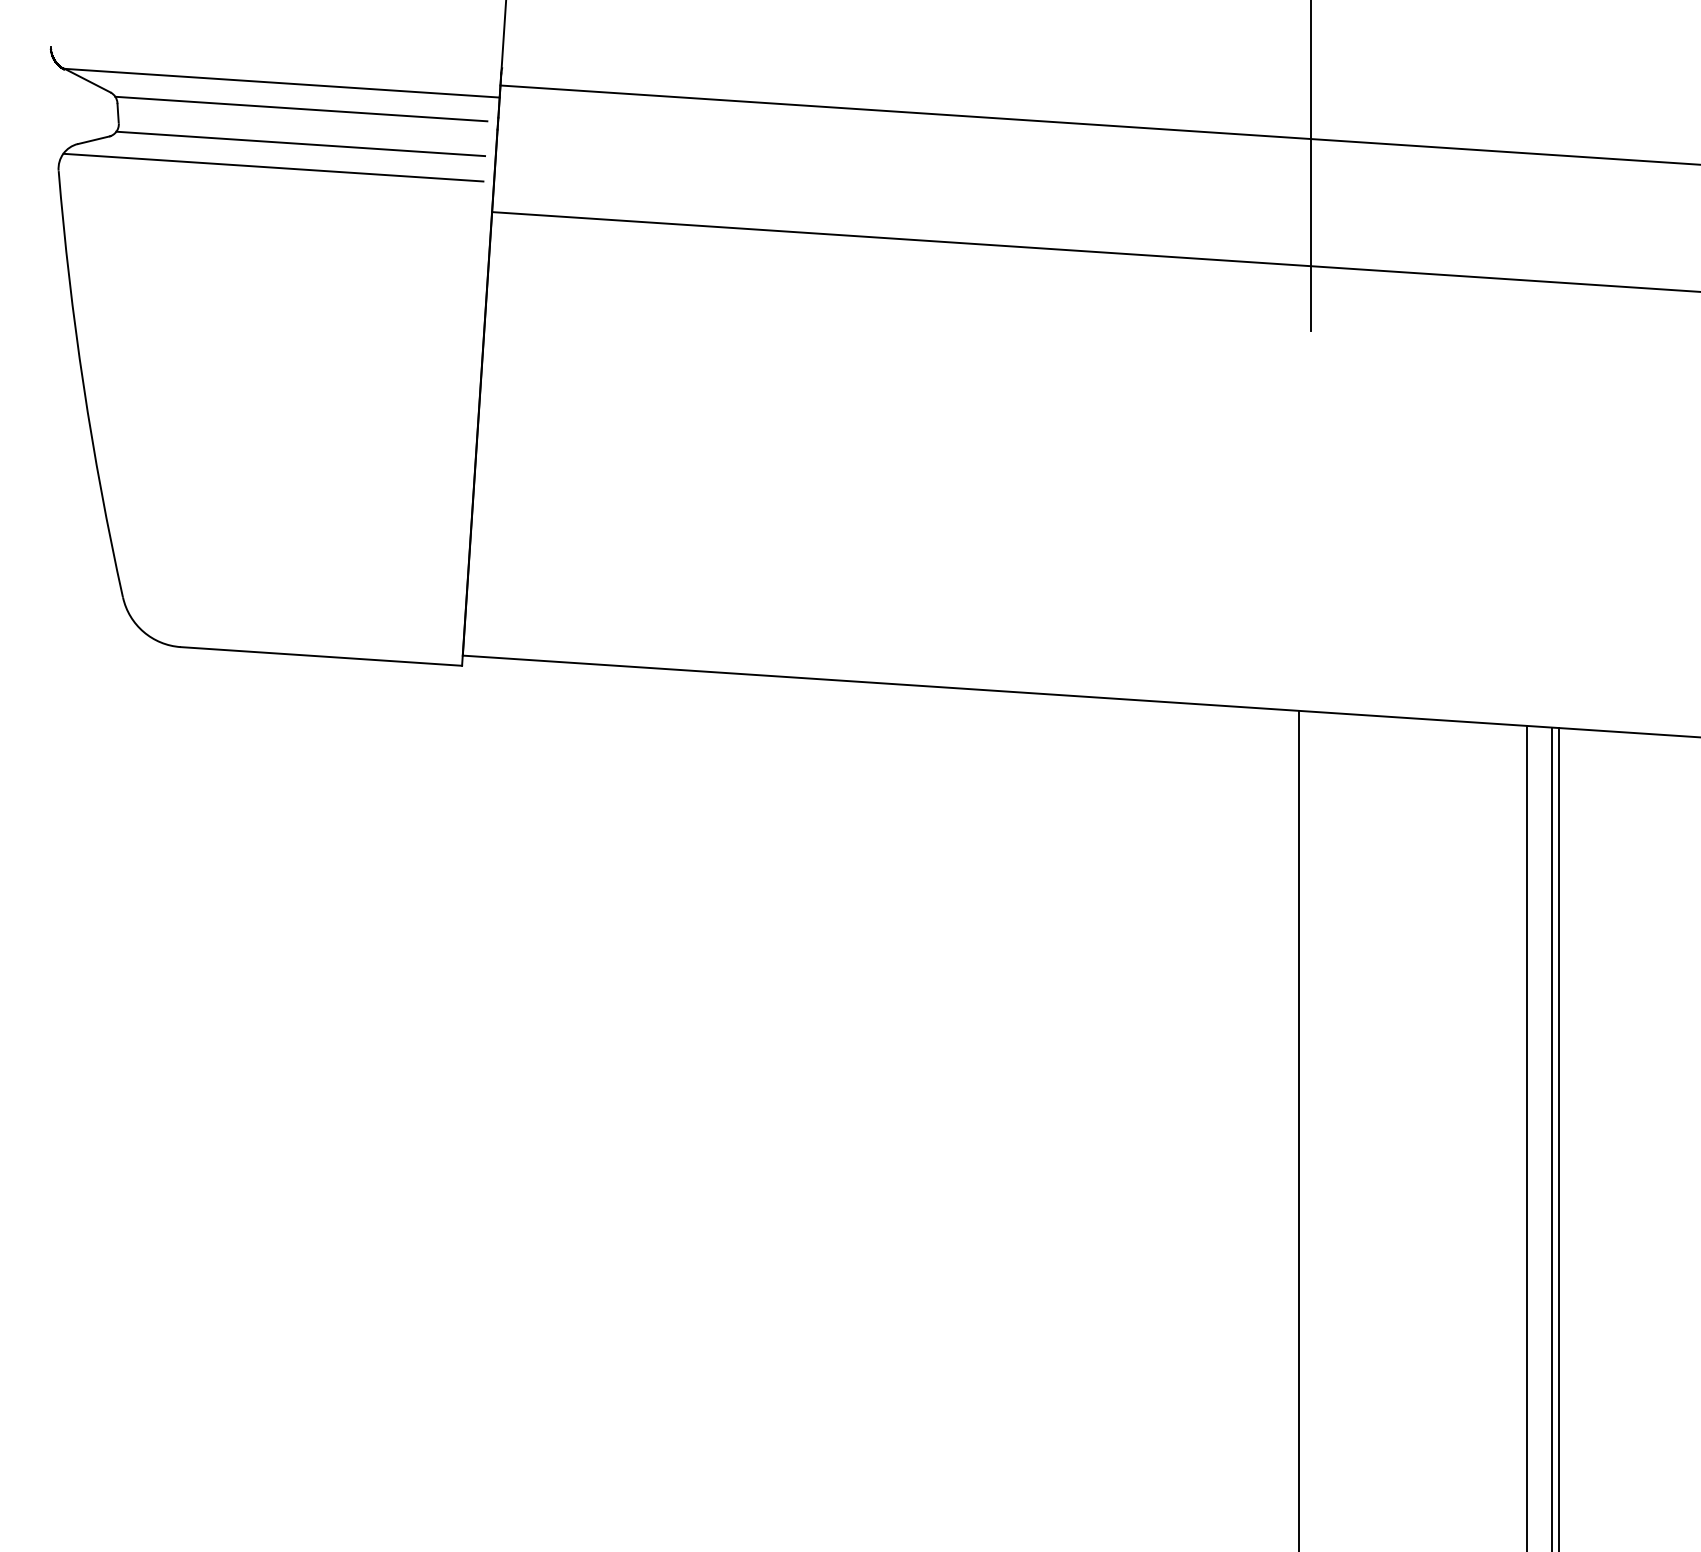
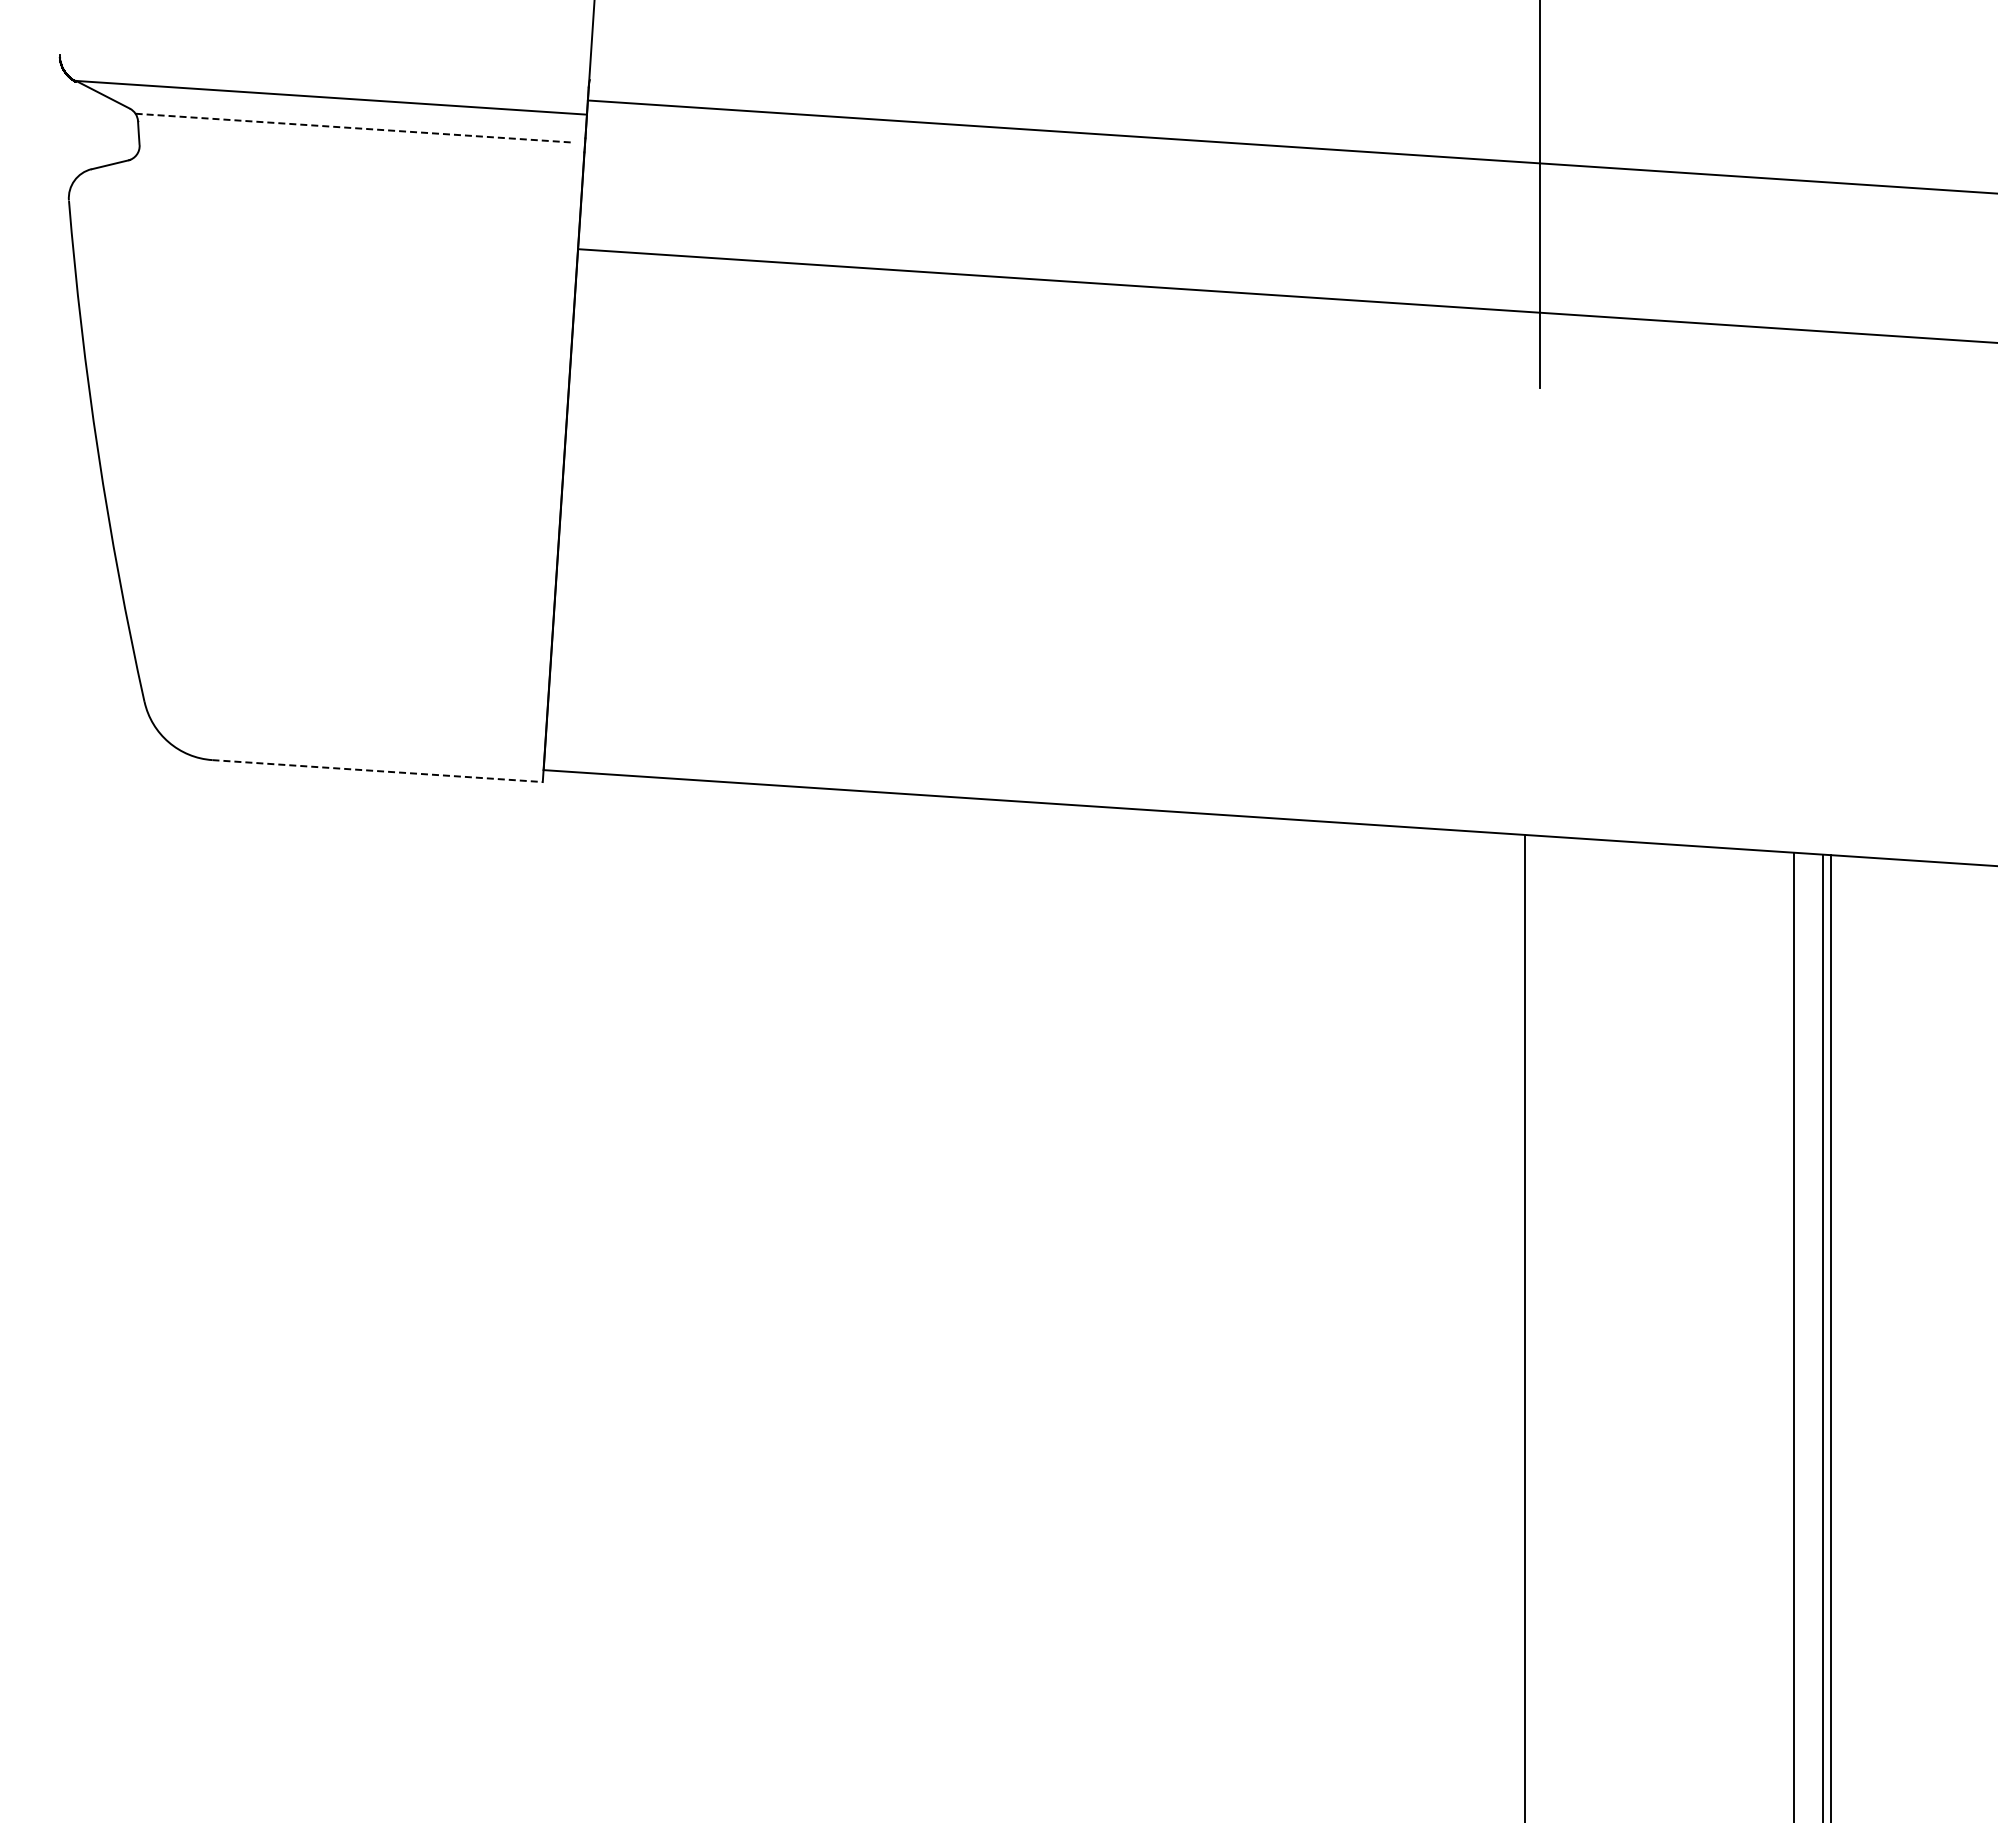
line: (301, 109) -> (354, 128), solid -> dashed
line: (300, 143) -> (352, 168), removed
line: (272, 167) -> (320, 196), removed
line: (321, 656) -> (377, 771), solid -> dashed

